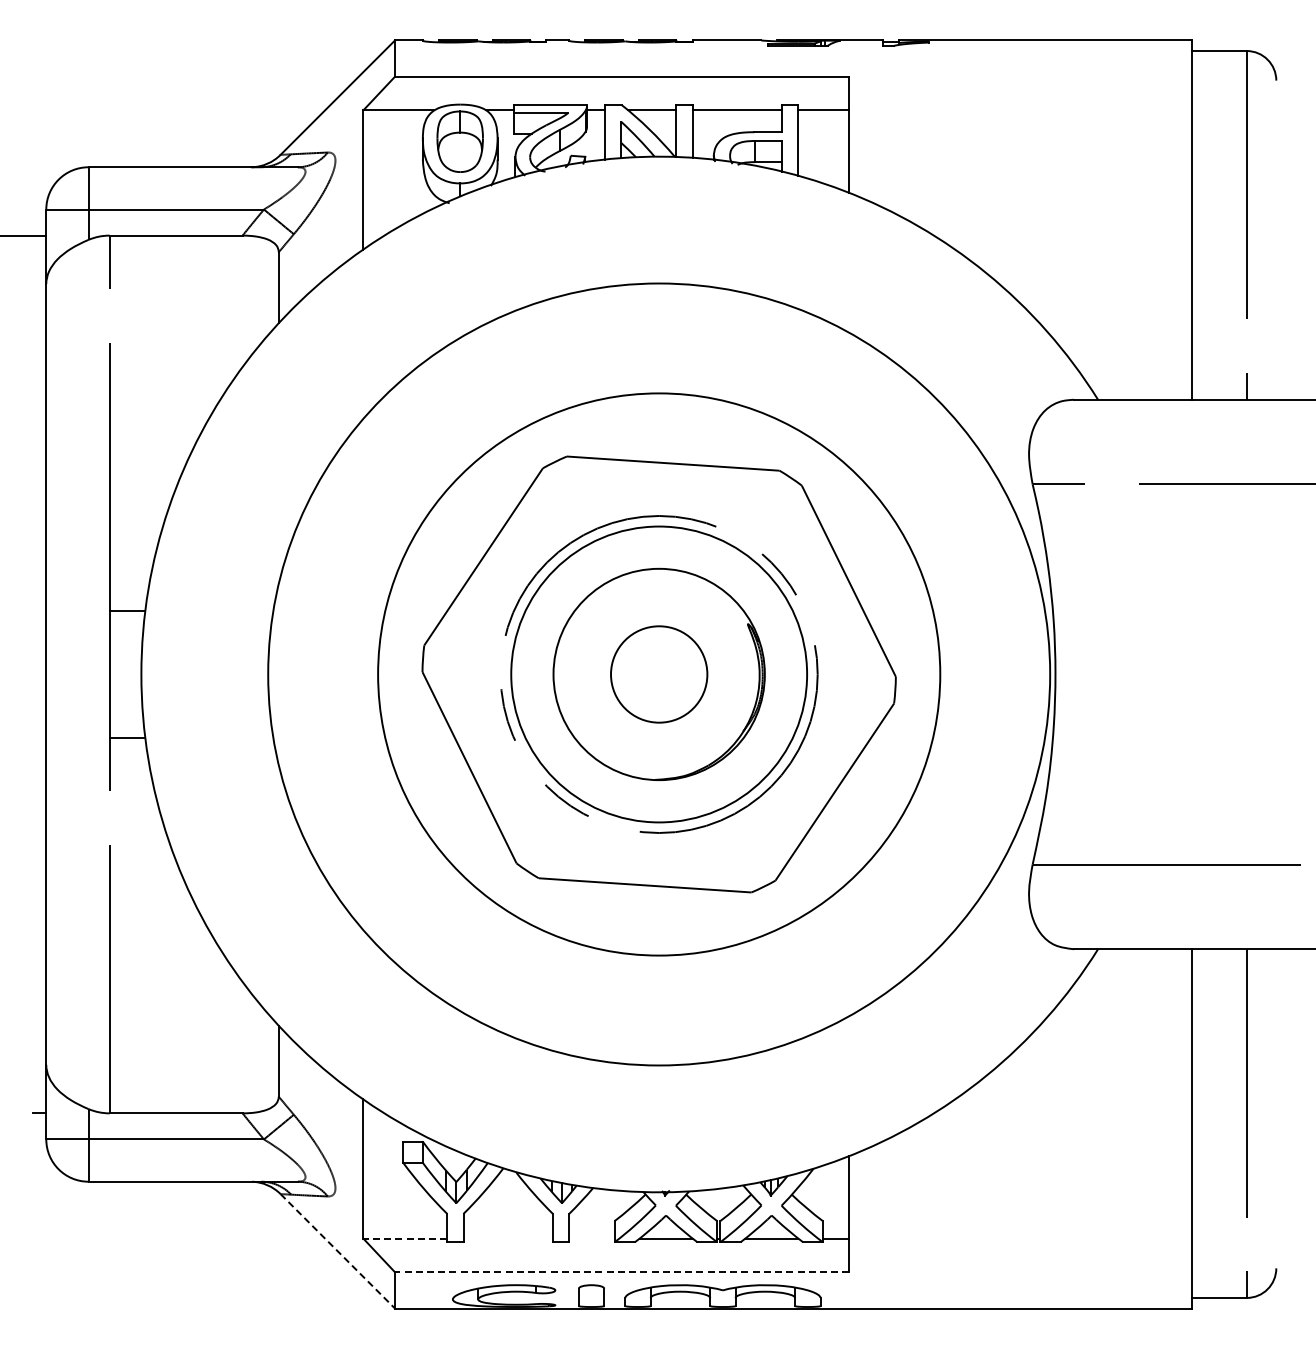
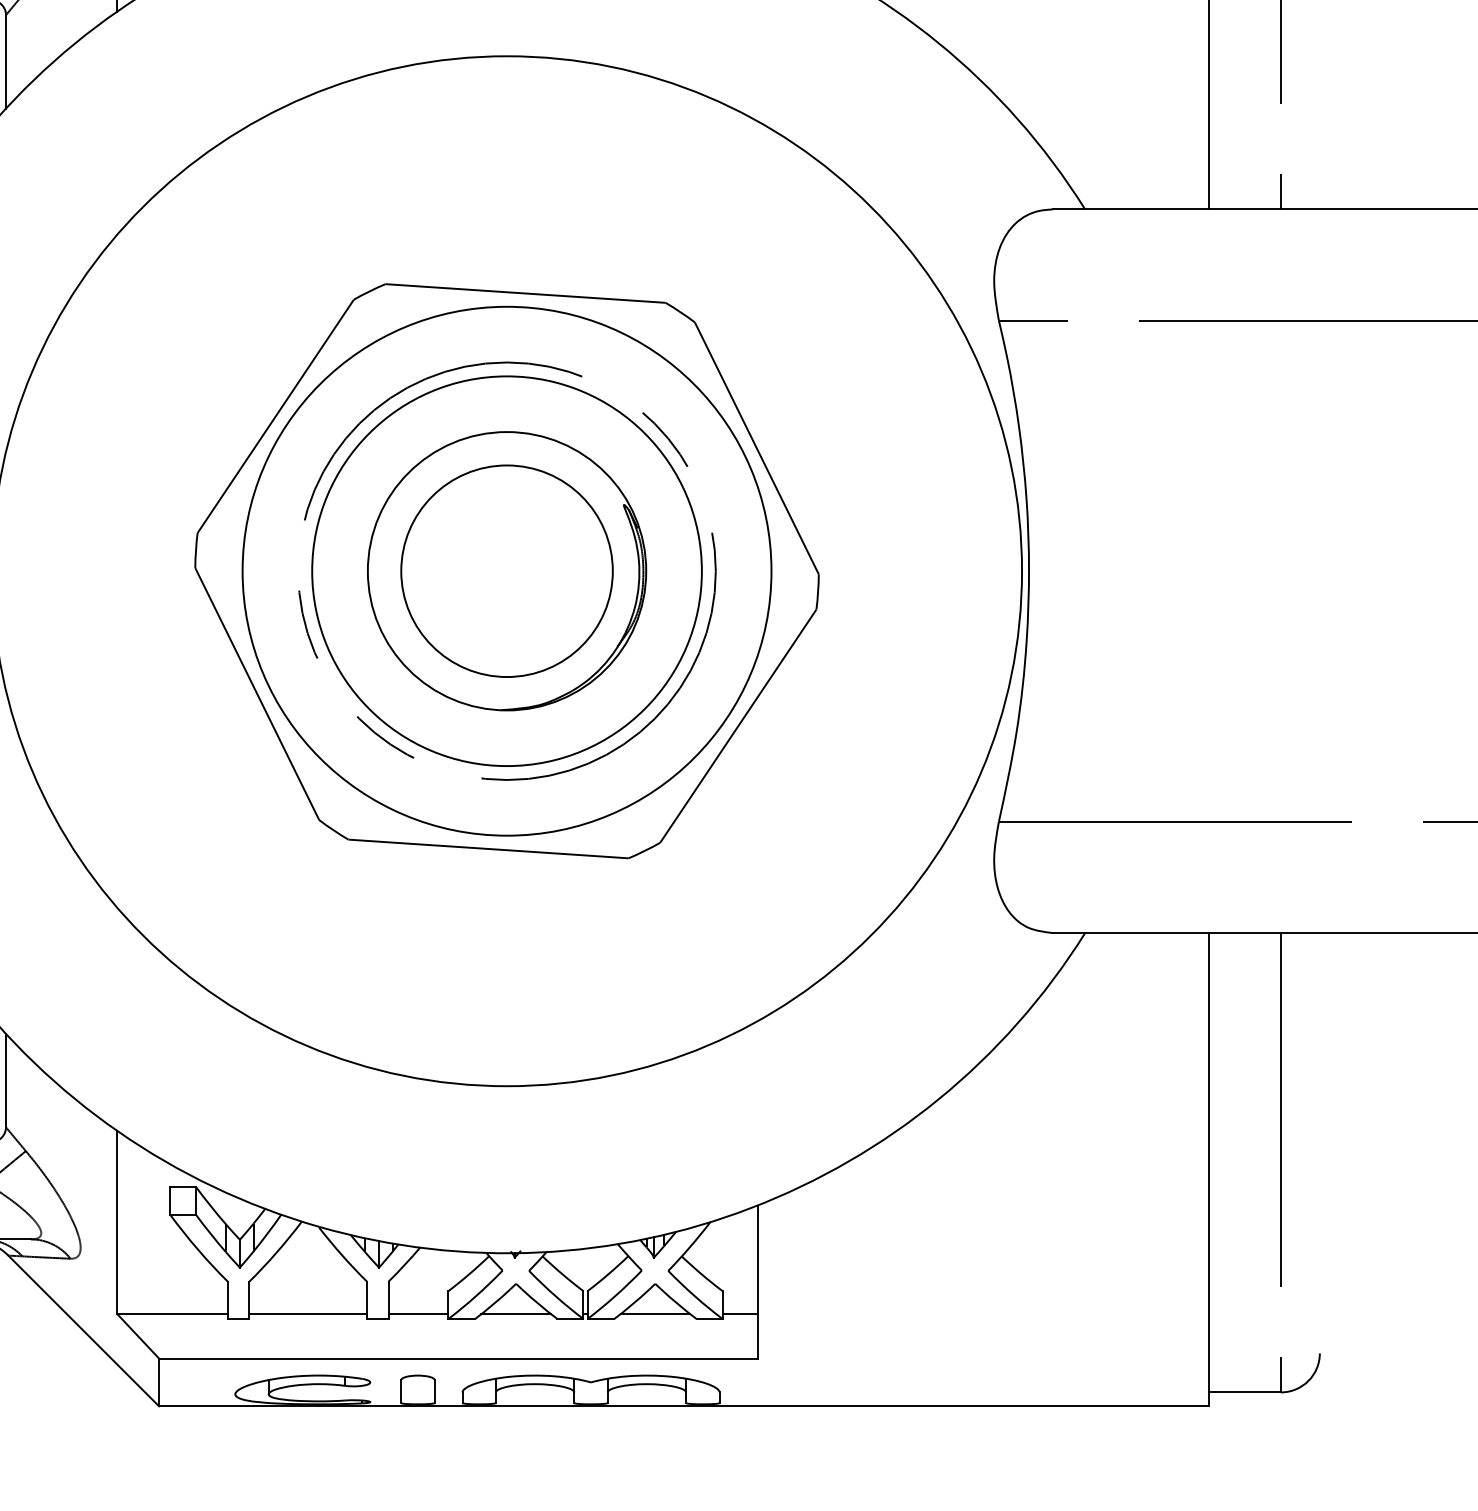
circle: (658, 674) -> (506, 571), size x0.71
circle: (658, 674) -> (506, 571), size x1.67
line: (405, 1238) -> (172, 1314), dashed -> solid
line: (507, 1238) -> (307, 1314), added
line: (591, 1238) -> (417, 1314), added
line: (337, 1251) -> (83, 1331), dashed -> solid
line: (621, 1272) -> (457, 1358), dashed -> solid

